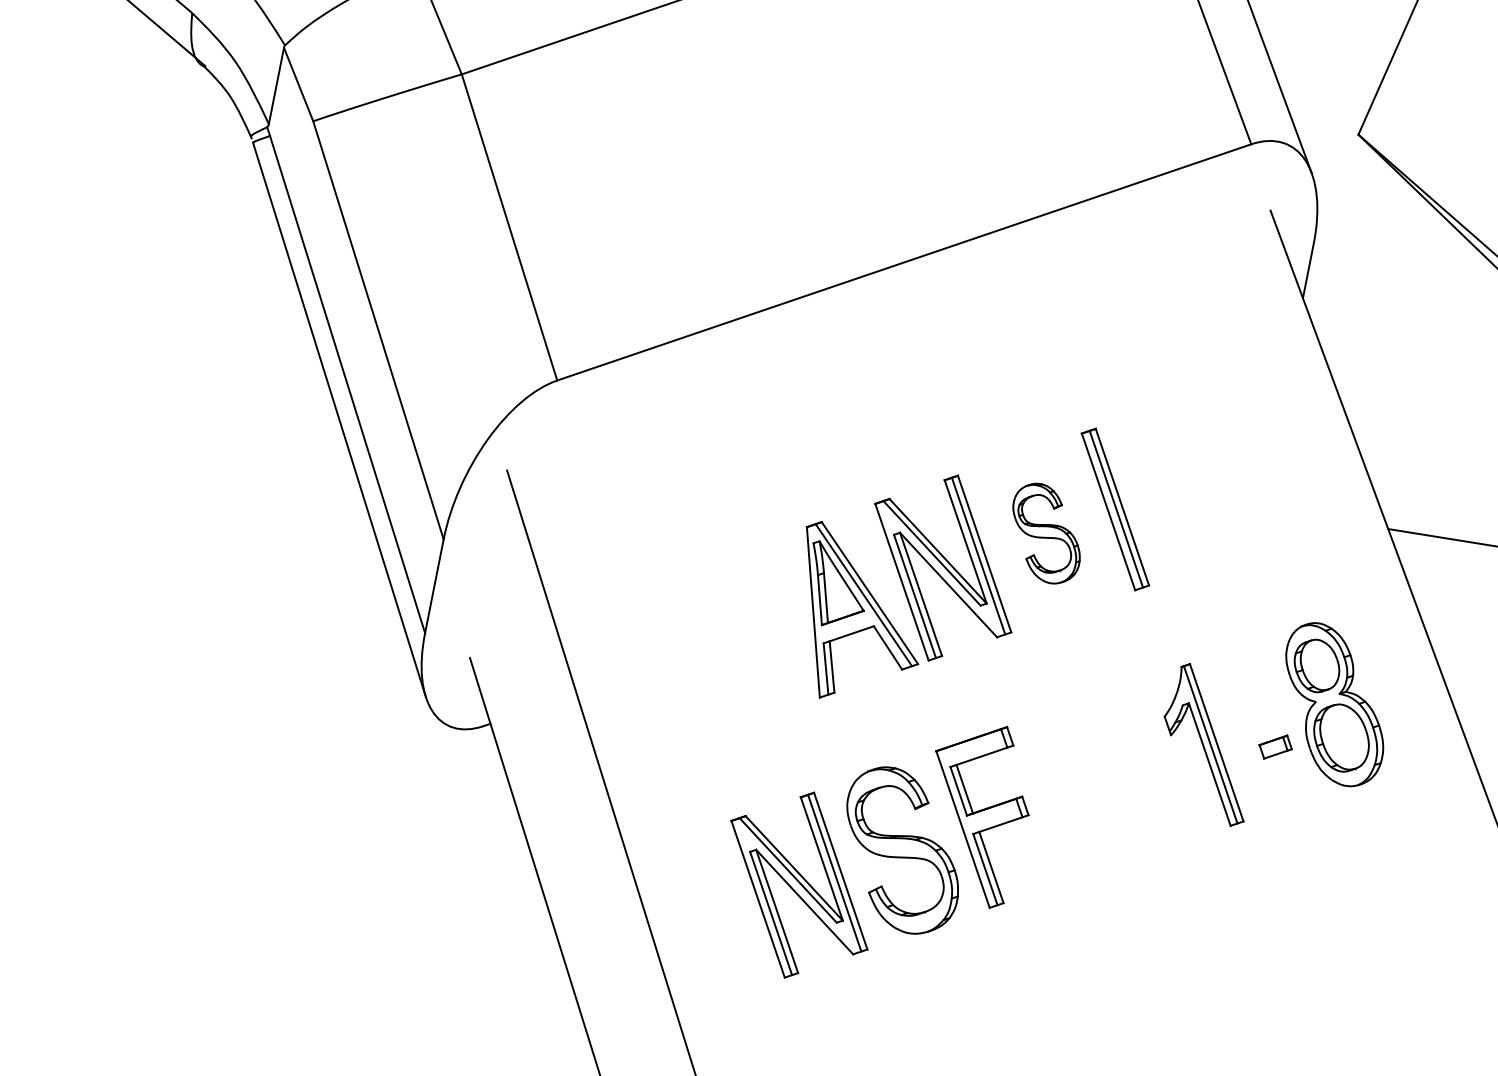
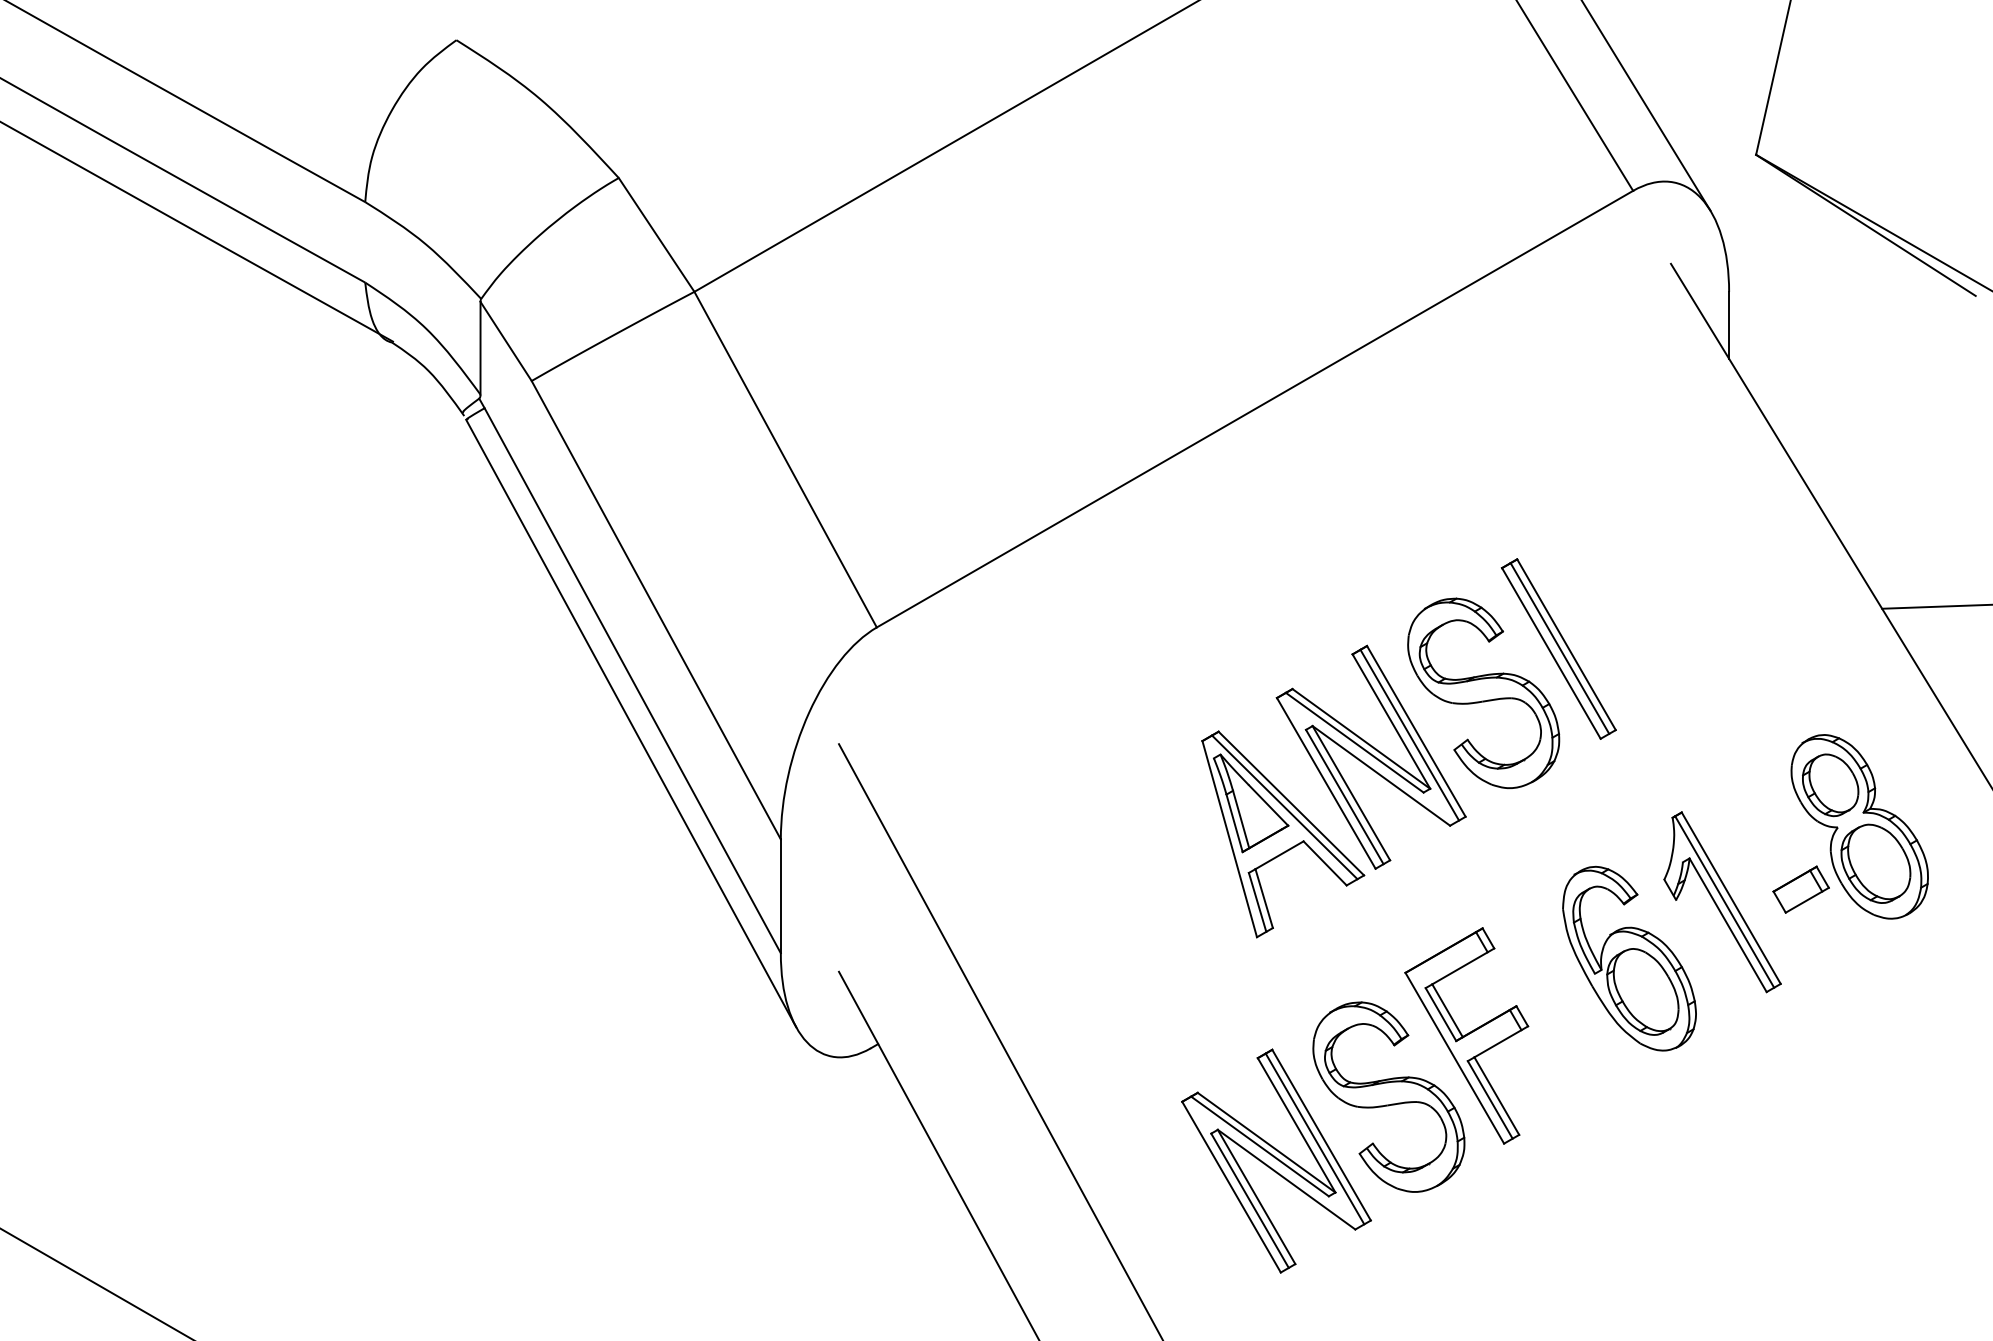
part: (1046, 533) -> (1483, 693), size x1.67
part: (1275, 746) -> (1800, 889), size x1.43
part: (1123, 775) -> (1629, 958), added

